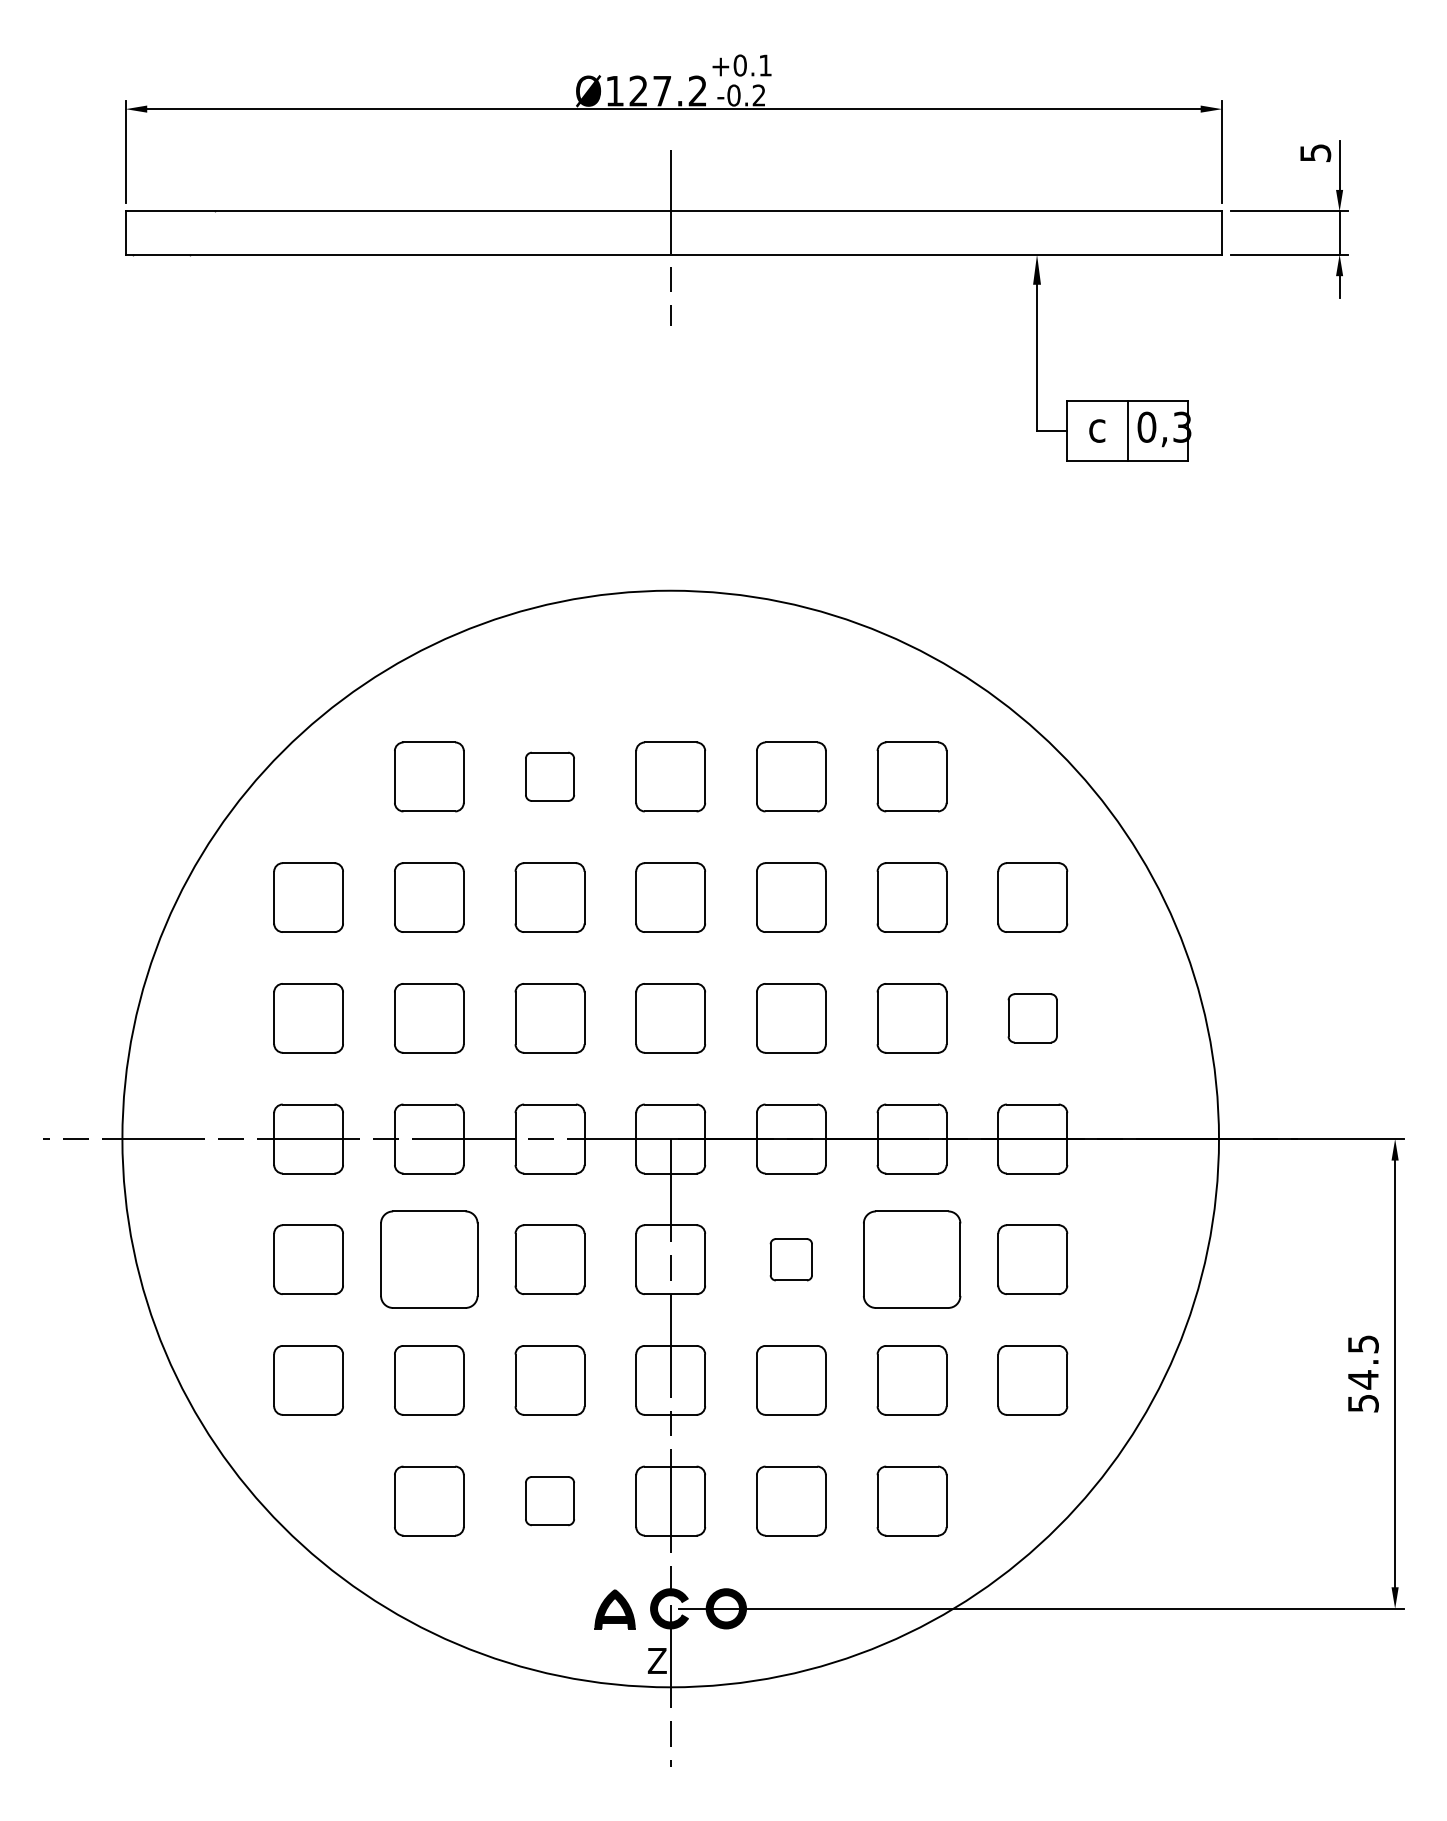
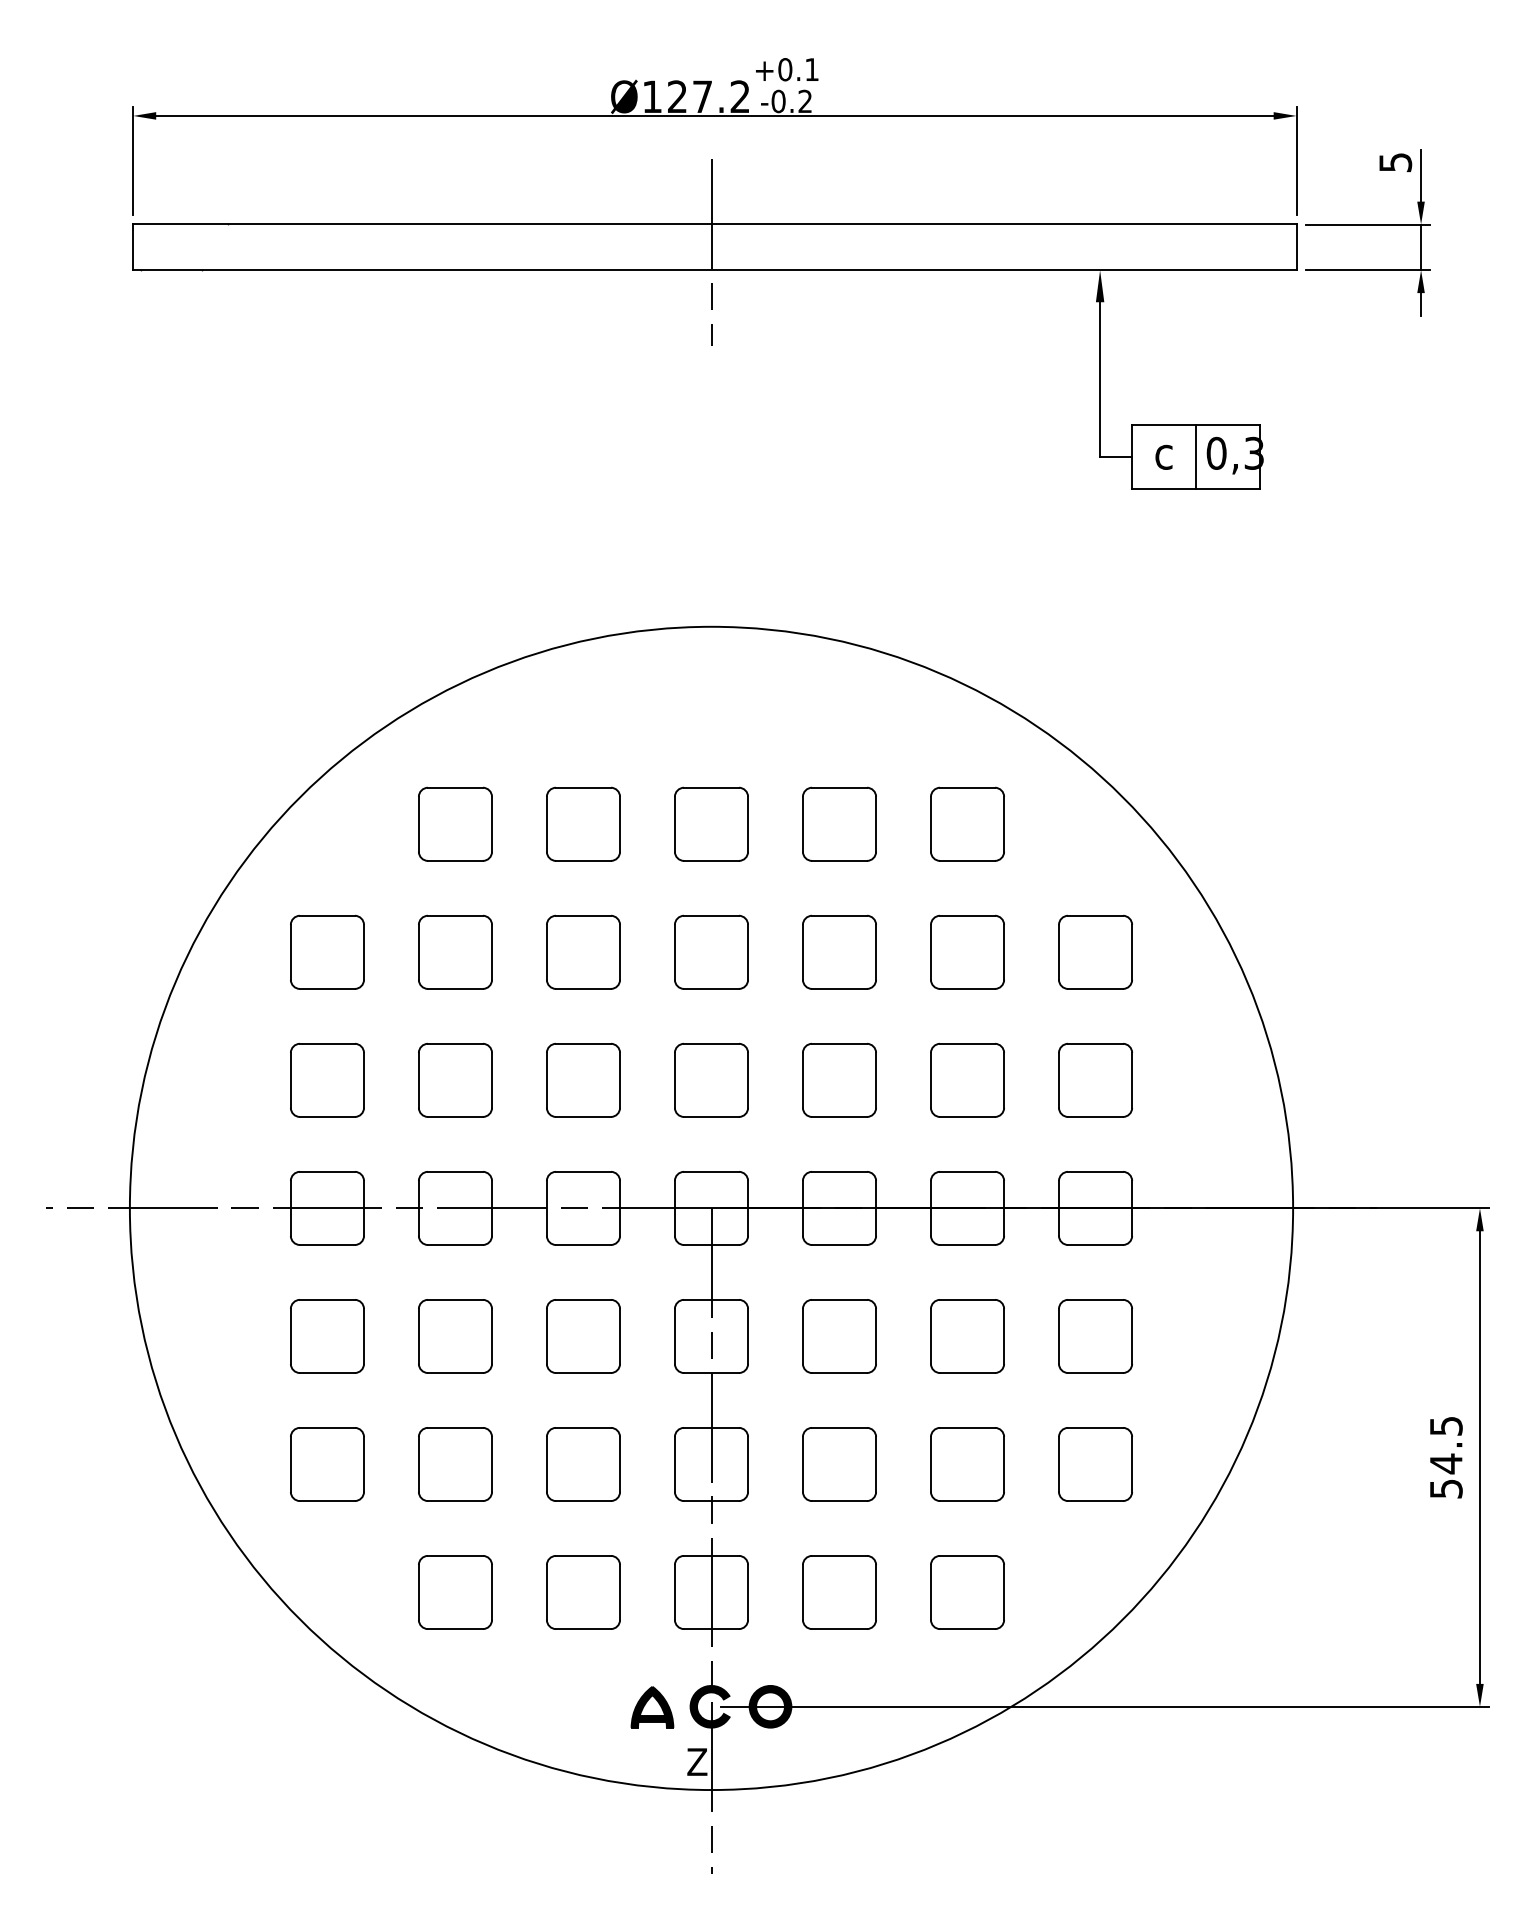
part: (550, 776) -> (583, 823), size x1.43
part: (1032, 1018) -> (1095, 1080), size x1.43
part: (429, 1259) -> (455, 1336), size x0.71
part: (791, 1259) -> (839, 1336), size x1.67
part: (912, 1259) -> (967, 1336), size x0.71
part: (550, 1501) -> (583, 1592), size x1.43

